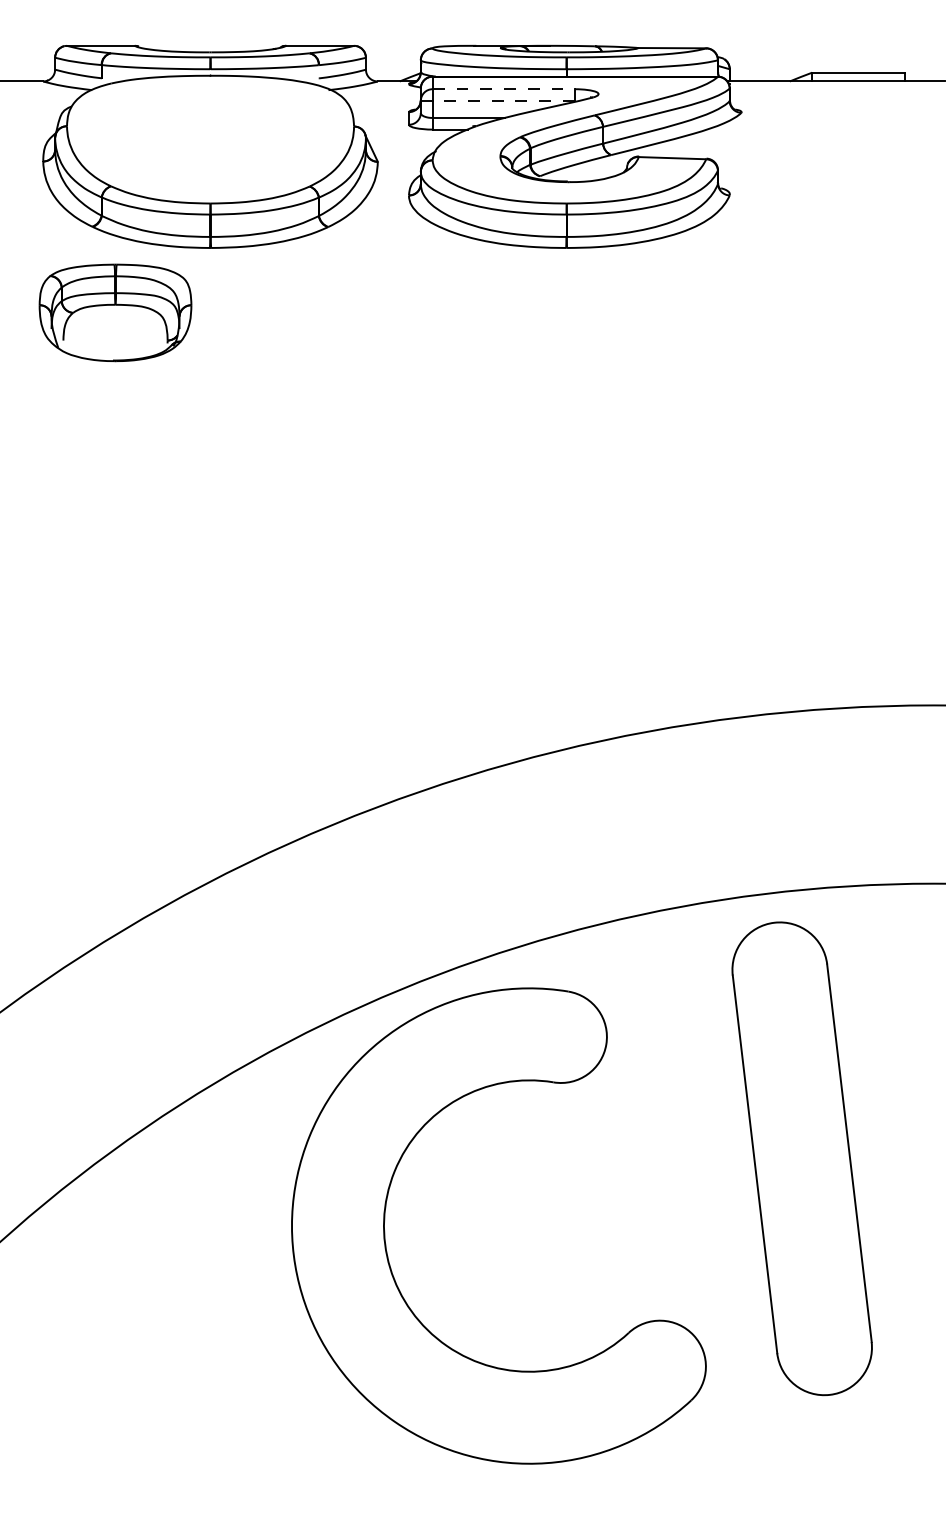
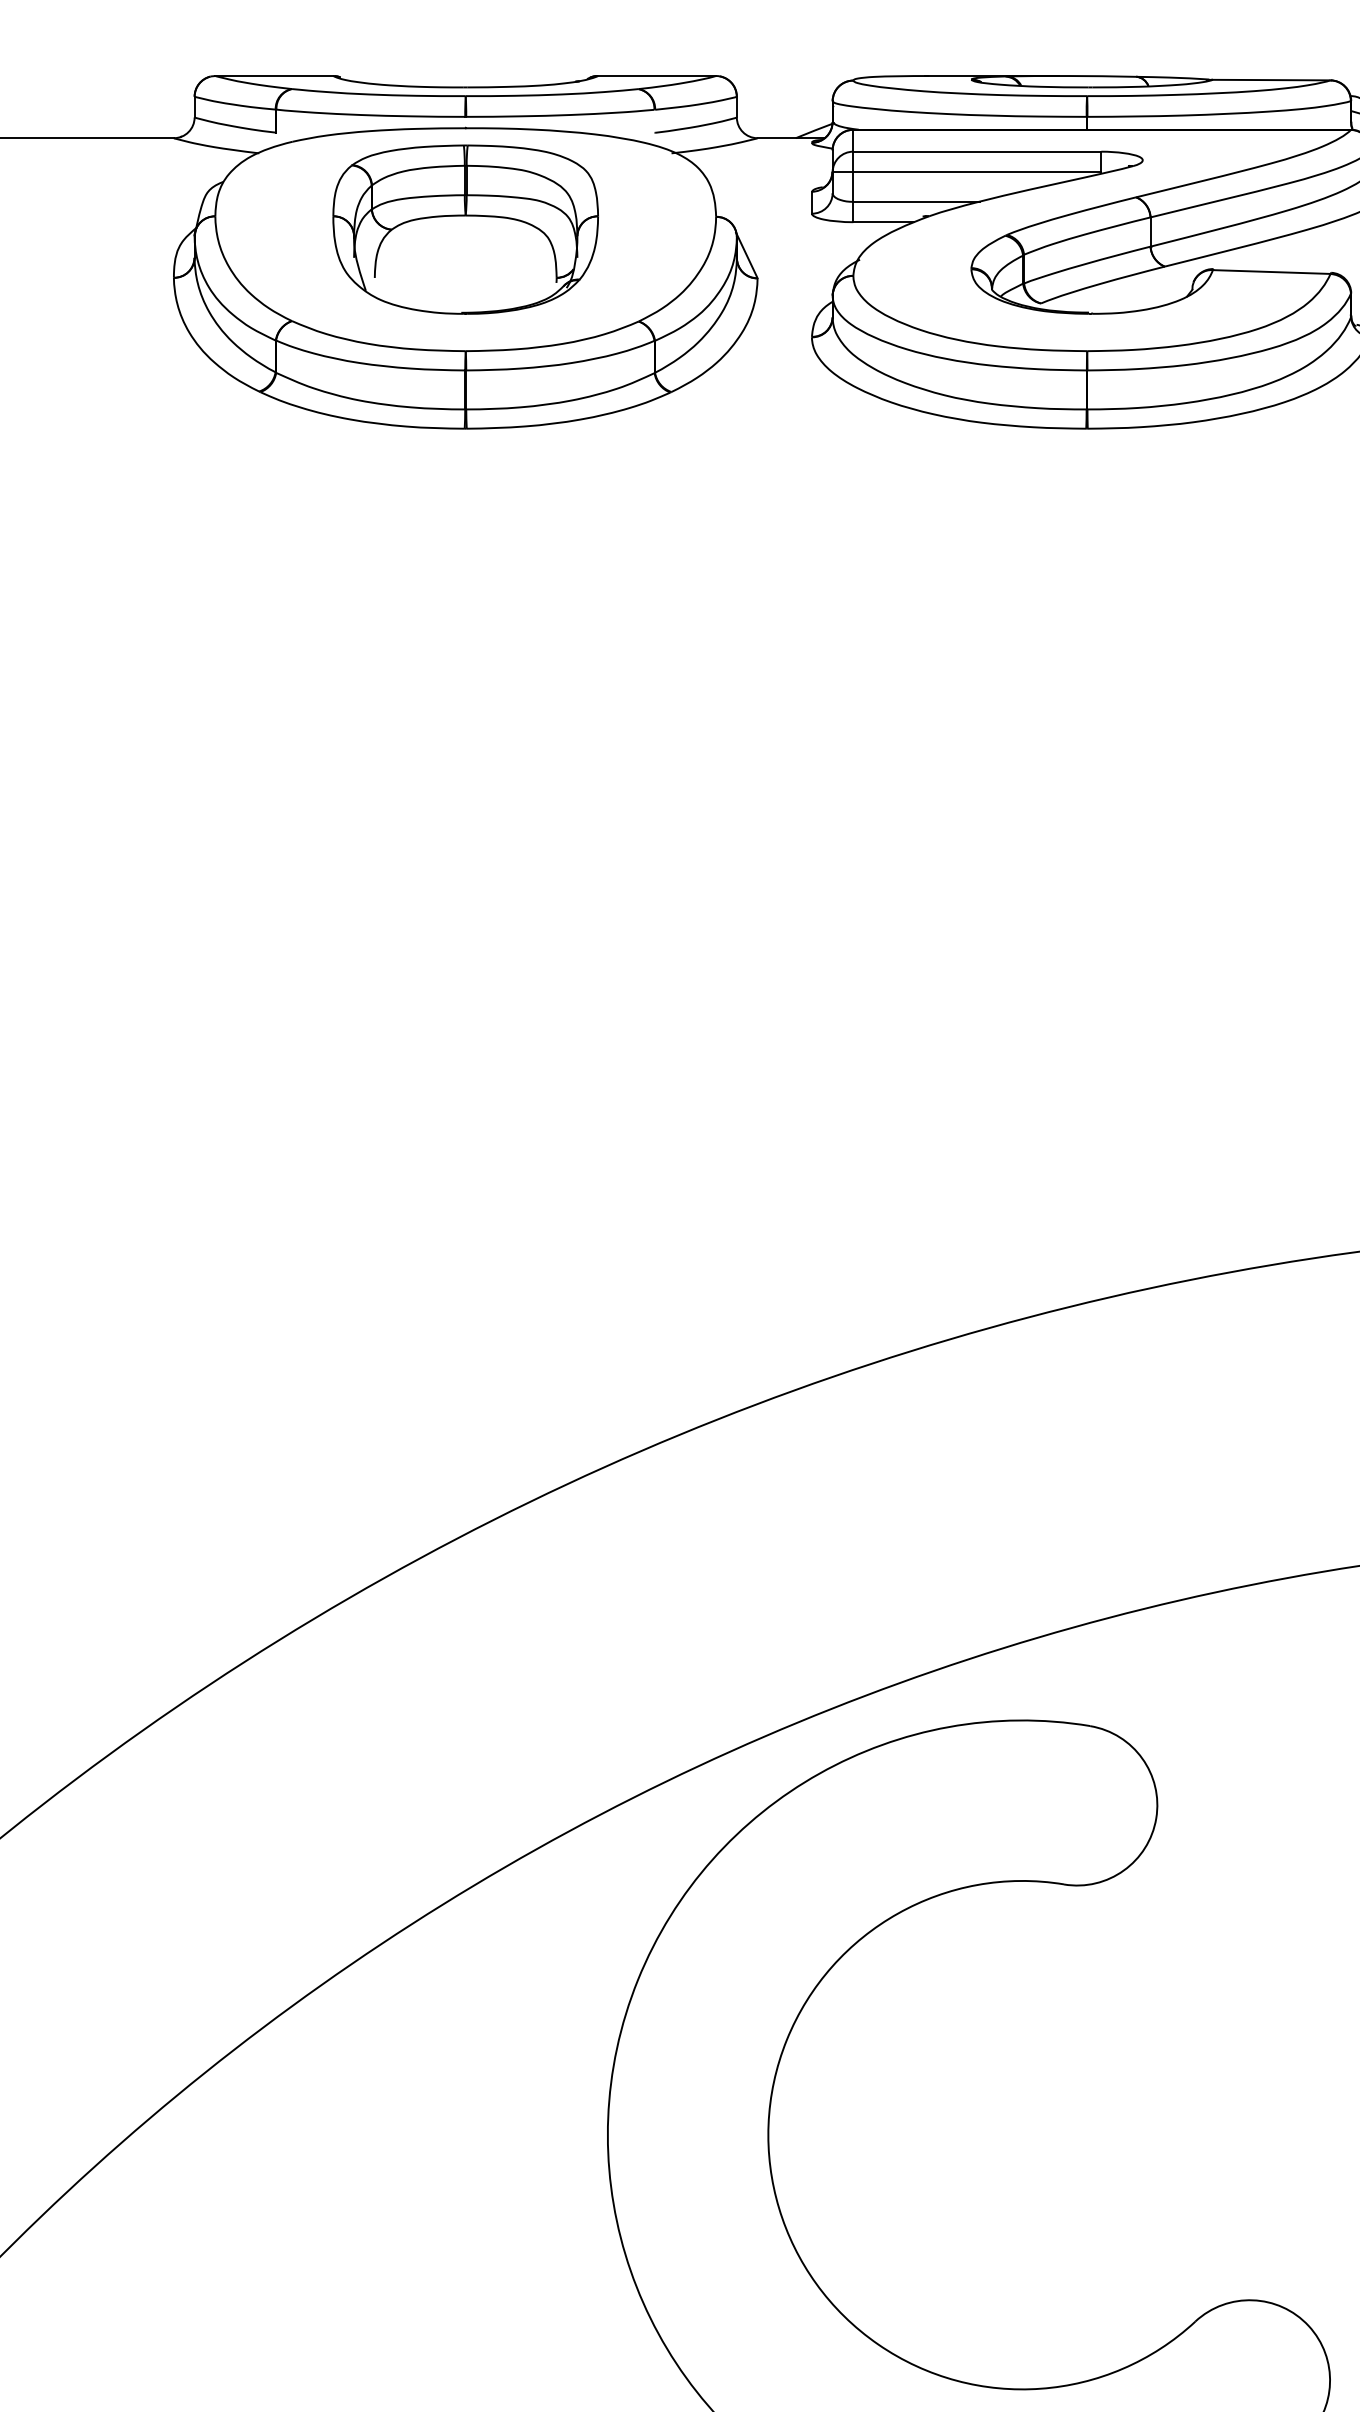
line: (504, 89) -> (978, 152), dashed -> solid
line: (503, 100) -> (976, 171), dashed -> solid
part: (115, 312) -> (465, 228), moved

